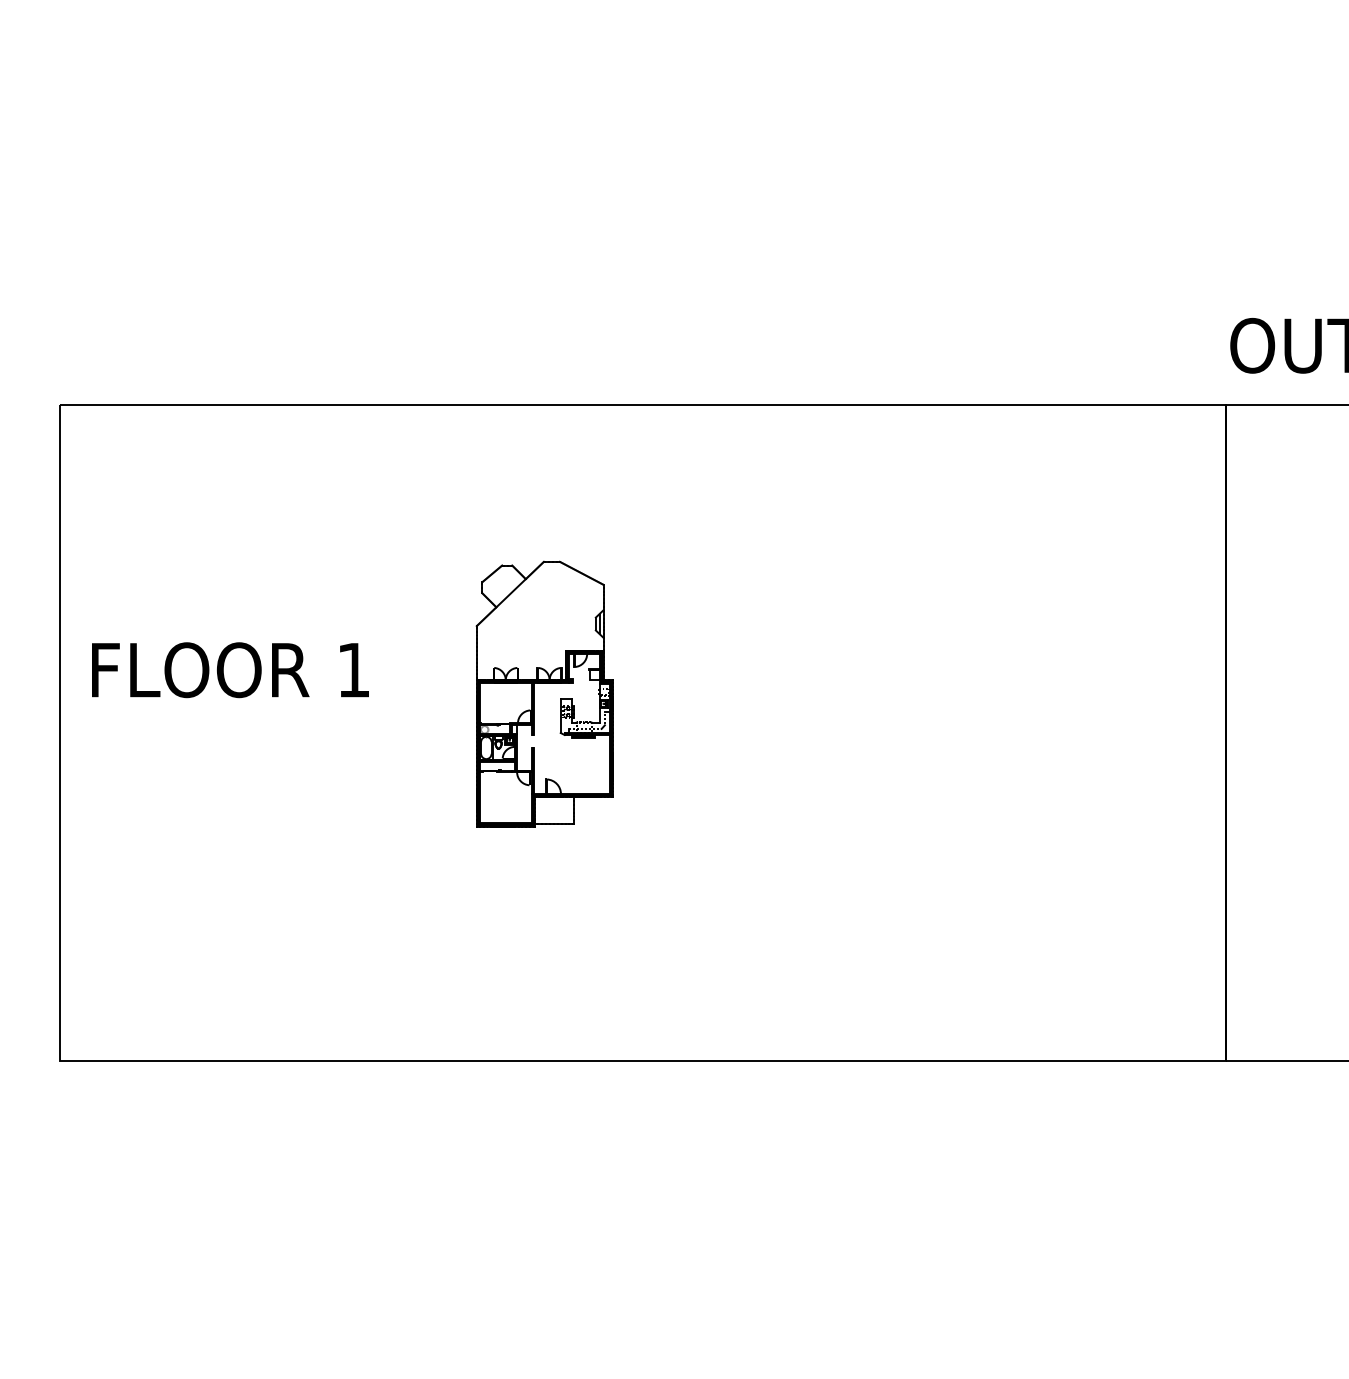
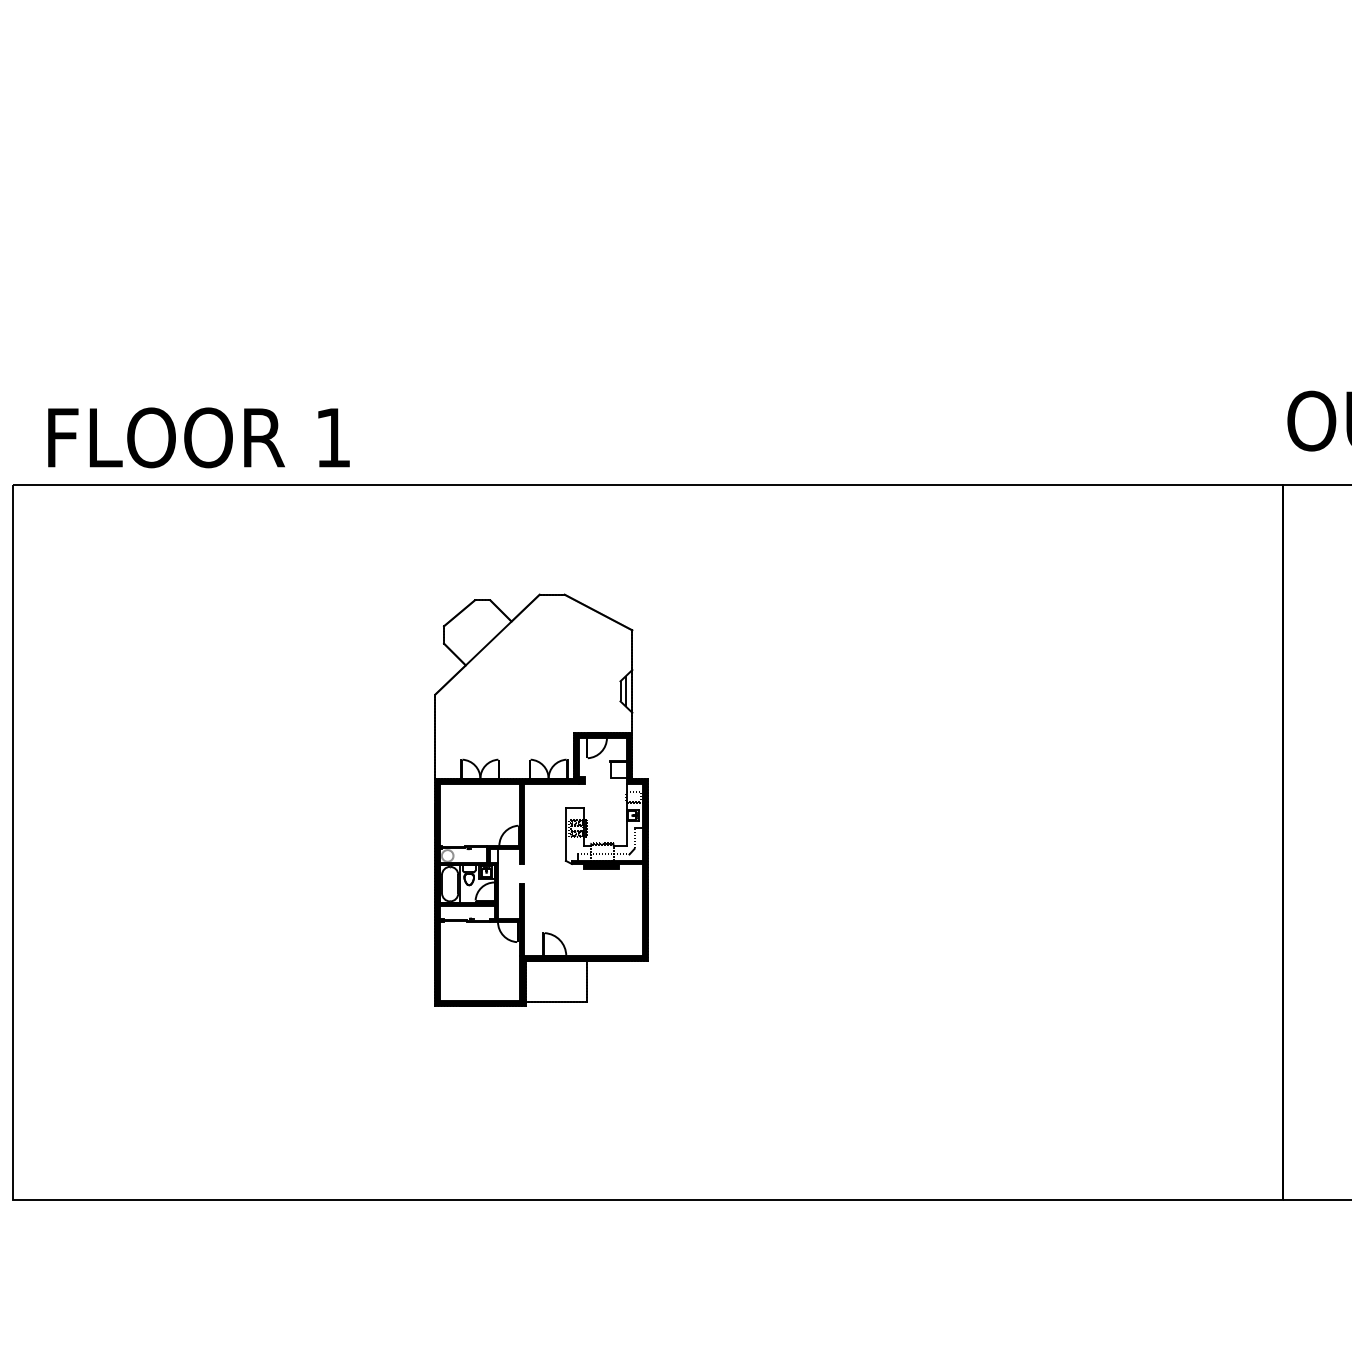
text: (230, 670) -> (198, 438), moved
part: (544, 693) -> (540, 799), size x1.43

